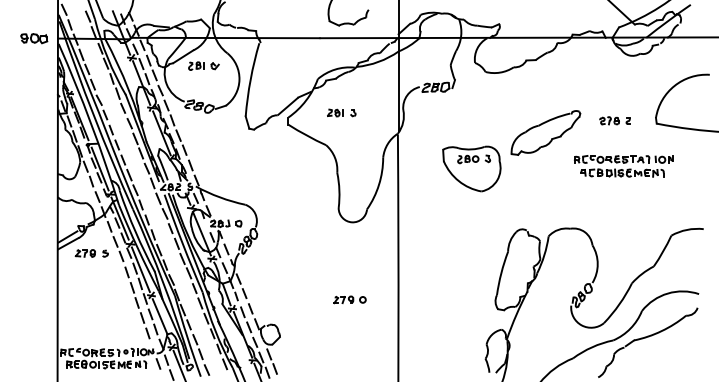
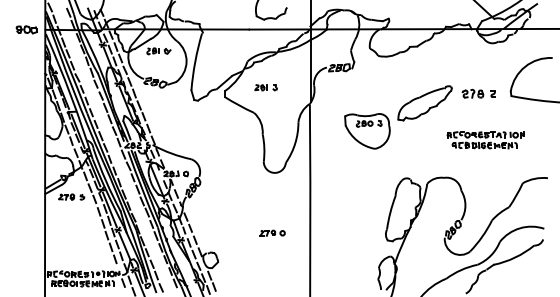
part: (614, 120) -> (478, 93), size x1.4
part: (623, 166) -> (485, 140), moved

